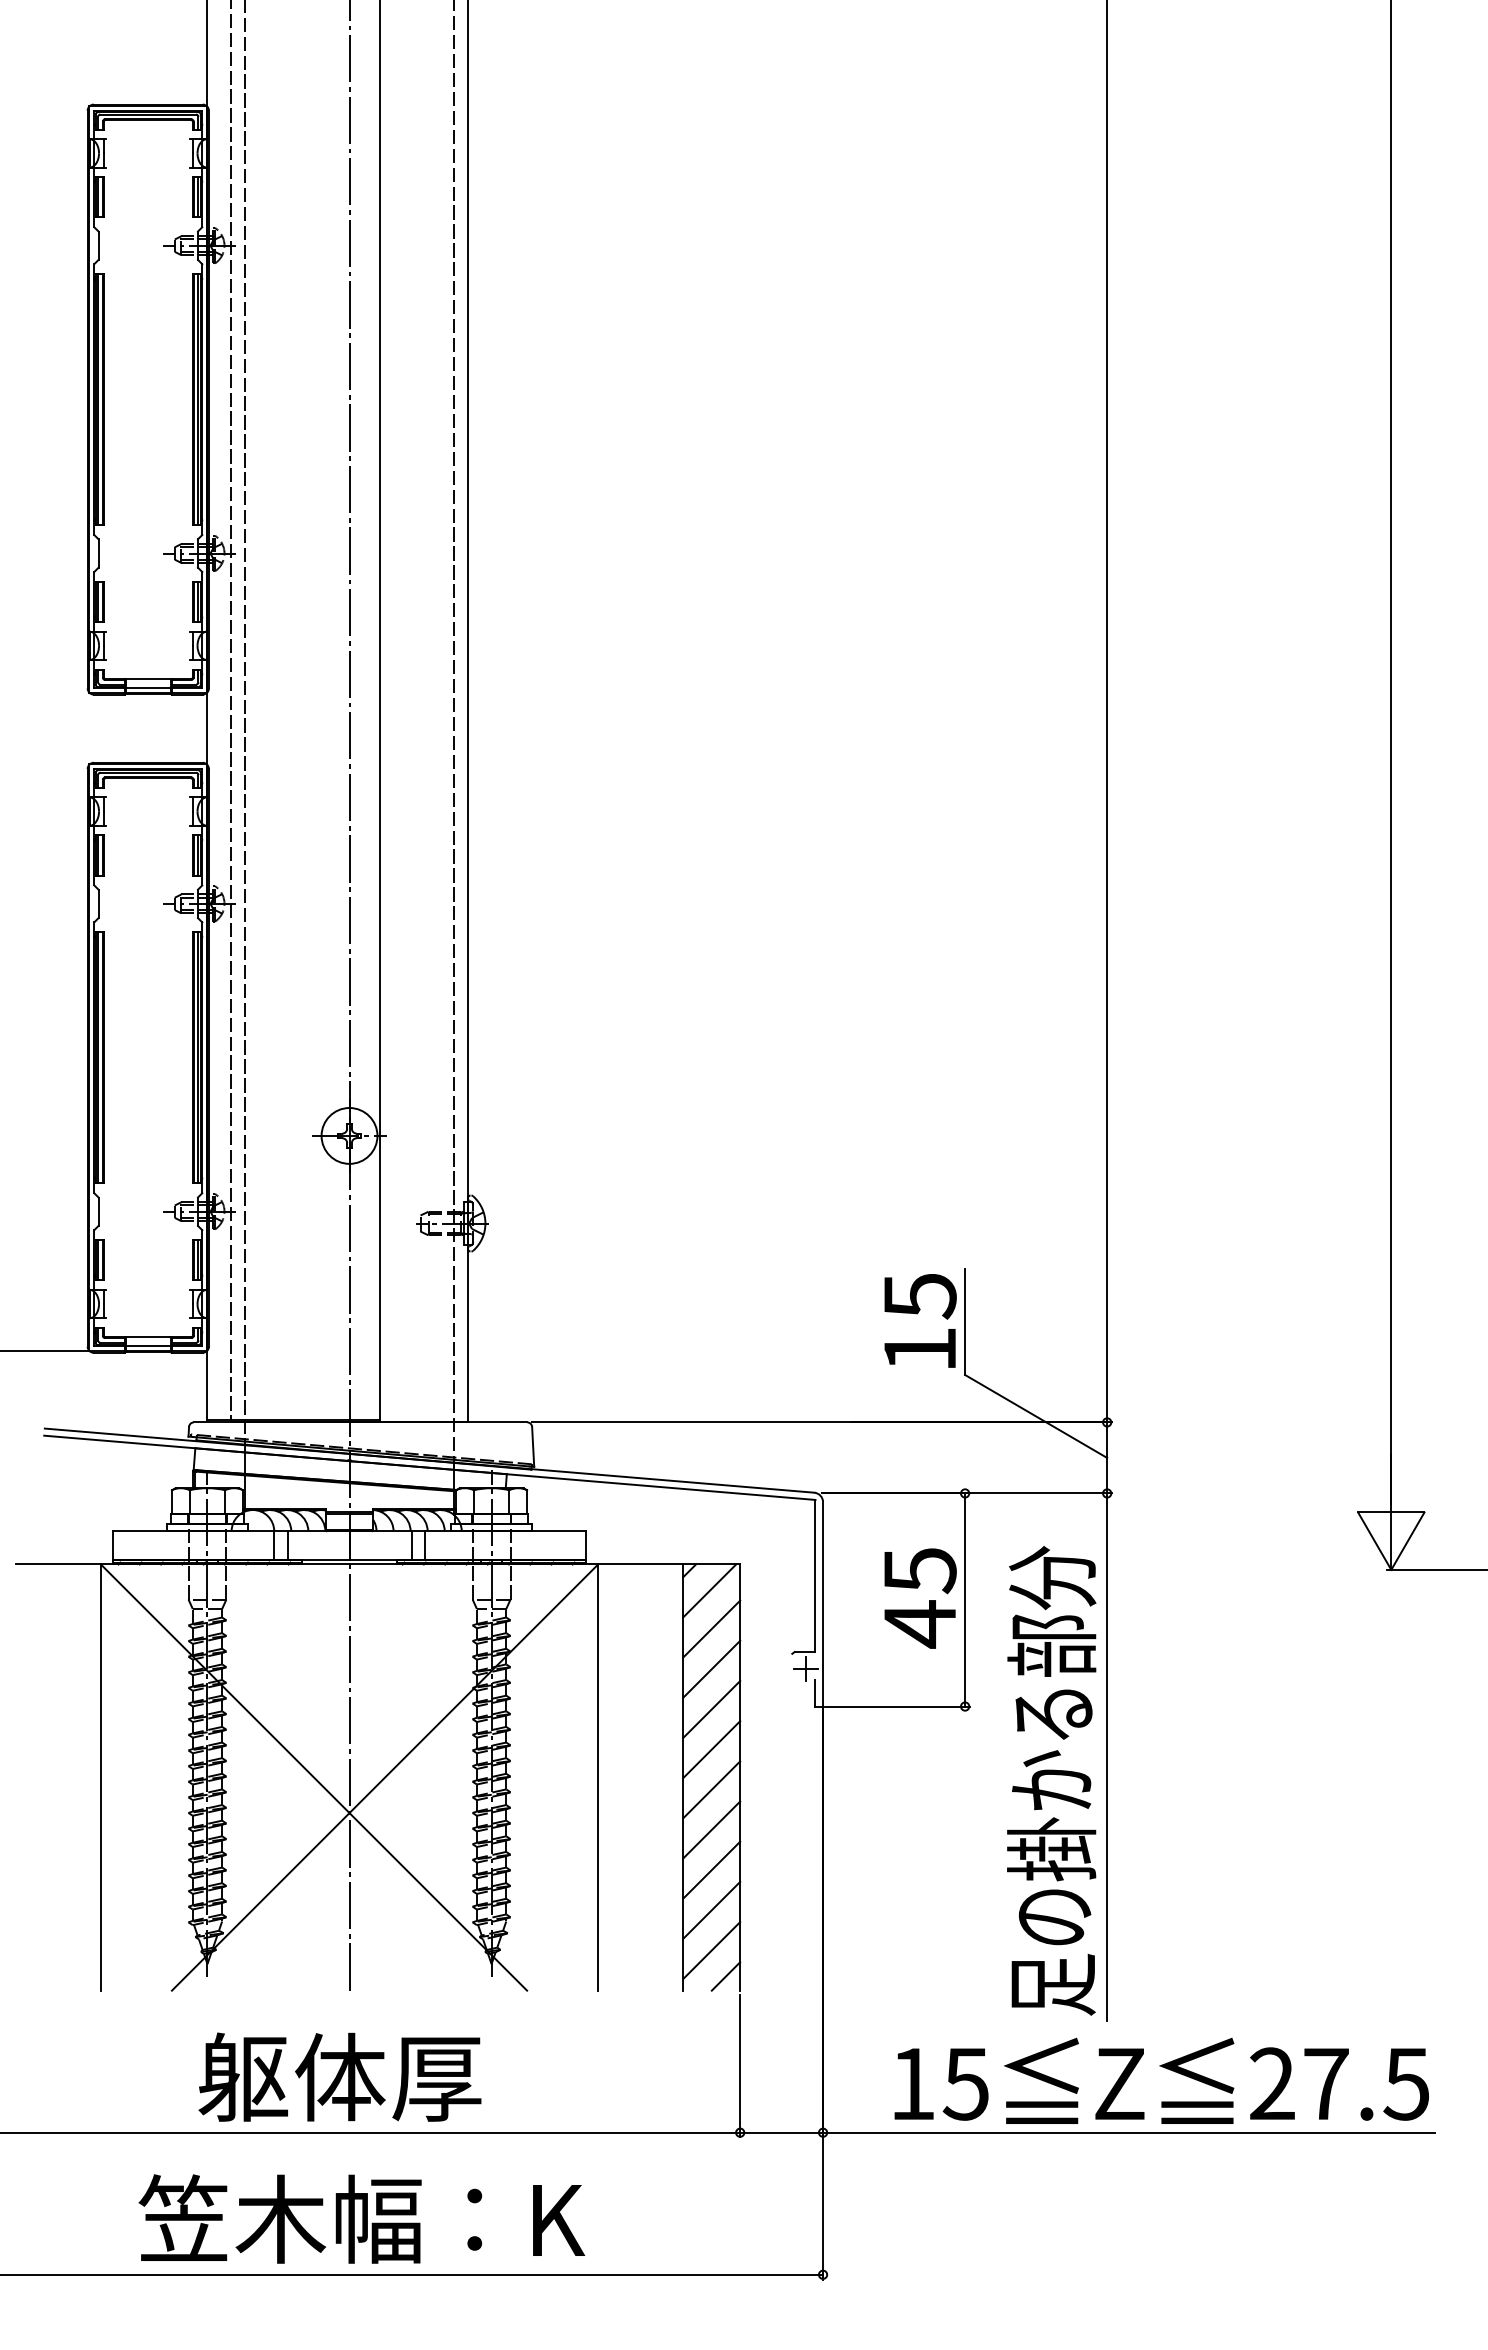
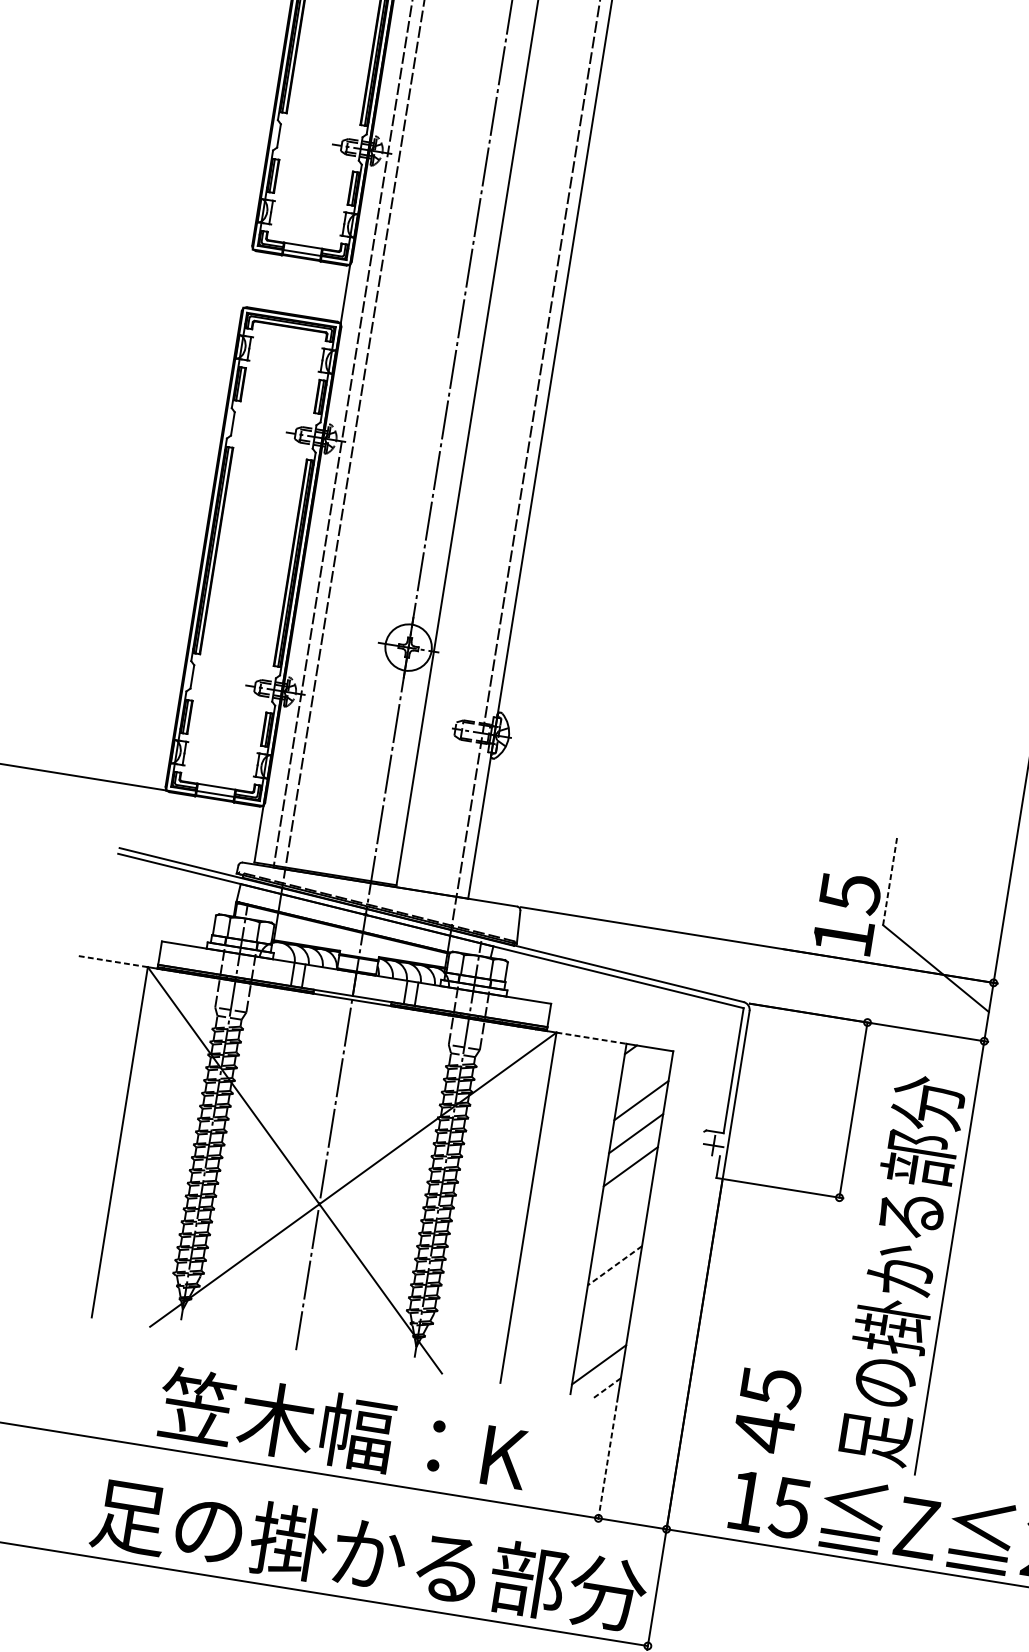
text: (920, 1320) -> (847, 913), moved
line: (965, 1321) -> (890, 881), solid -> dashed
line: (58, 1564) -> (112, 961), solid -> dashed
line: (640, 1564) -> (591, 1038), solid -> dashed
line: (709, 1590) -> (644, 1068), removed
text: (920, 1598) -> (767, 1410), moved
line: (711, 1749) -> (625, 1199), removed
line: (711, 1789) -> (620, 1232), removed
line: (711, 1830) -> (614, 1266), solid -> dashed
line: (711, 1869) -> (609, 1298), removed
line: (711, 1909) -> (604, 1331), removed
line: (725, 1976) -> (606, 1388), solid -> dashed
line: (740, 2066) -> (607, 1463), solid -> dashed
text: (420, 2076) -> (343, 1430), 躯体厚 -> 笠木幅：K
text: (474, 2219) -> (368, 1554), 笠木幅：K -> 足の掛かる部分

